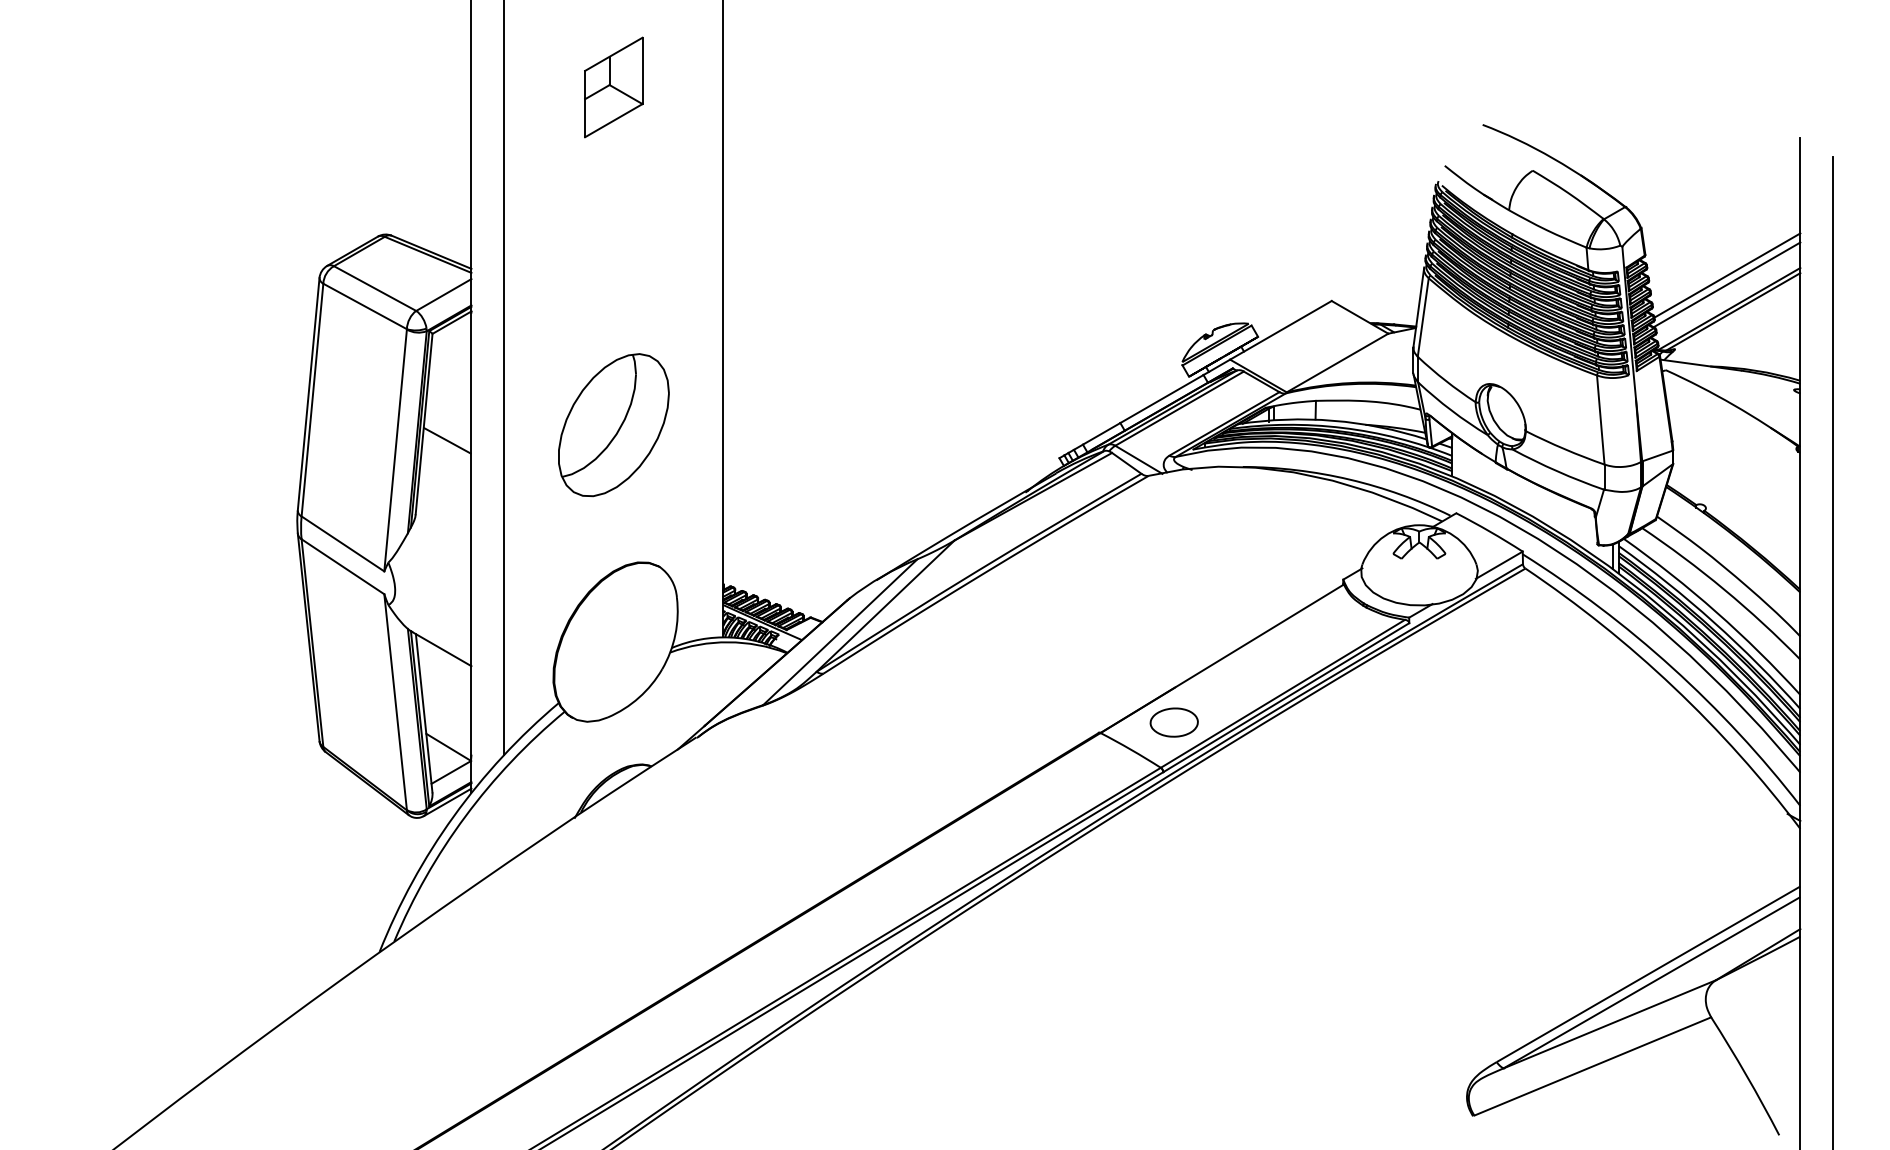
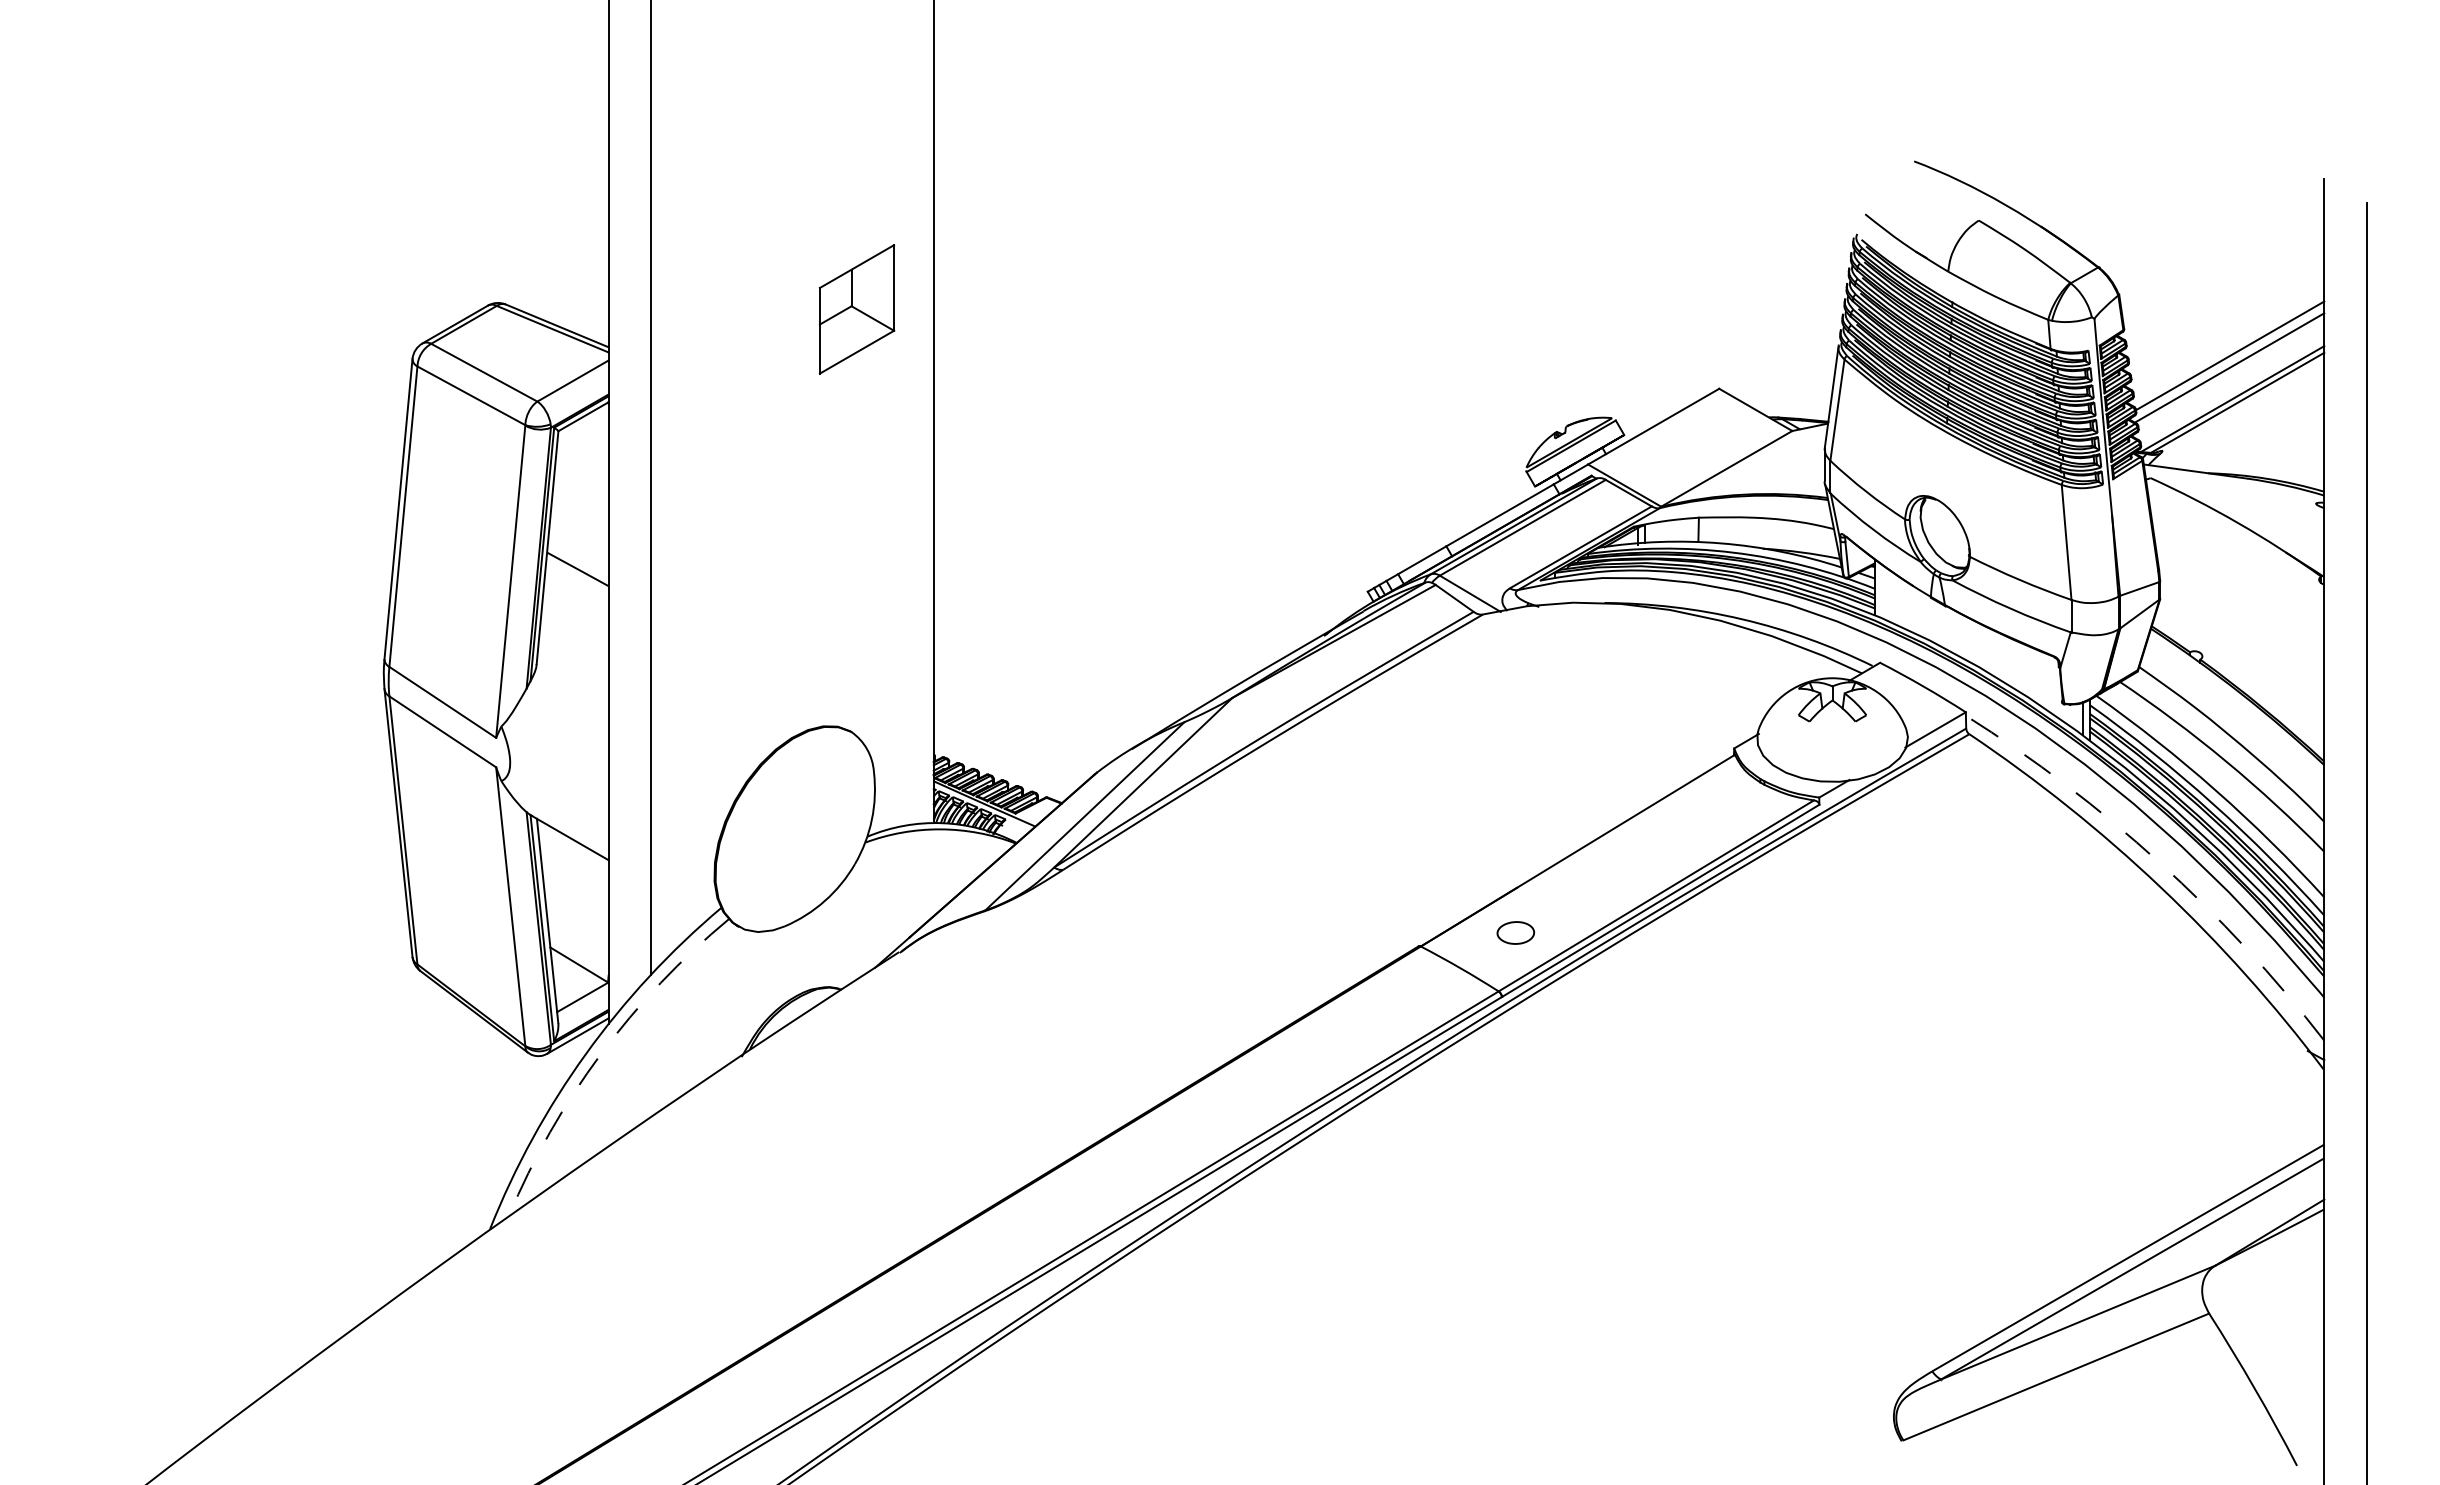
part: (613, 87) -> (856, 309), moved
part: (613, 425) -> (792, 549), removed
arc: (1672, 667) -> (2159, 861), solid -> dashed
part: (1173, 722) -> (1514, 932), size x0.6
arc: (465, 816) -> (600, 1054), solid -> dashed

